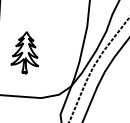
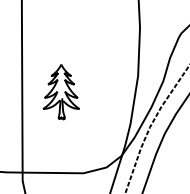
part: (24, 52) -> (60, 92), moved

